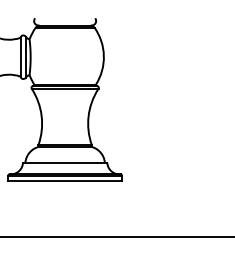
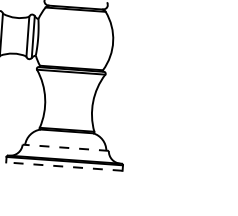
line: (64, 162) -> (65, 147), solid -> dashed
line: (65, 181) -> (64, 167), solid -> dashed

